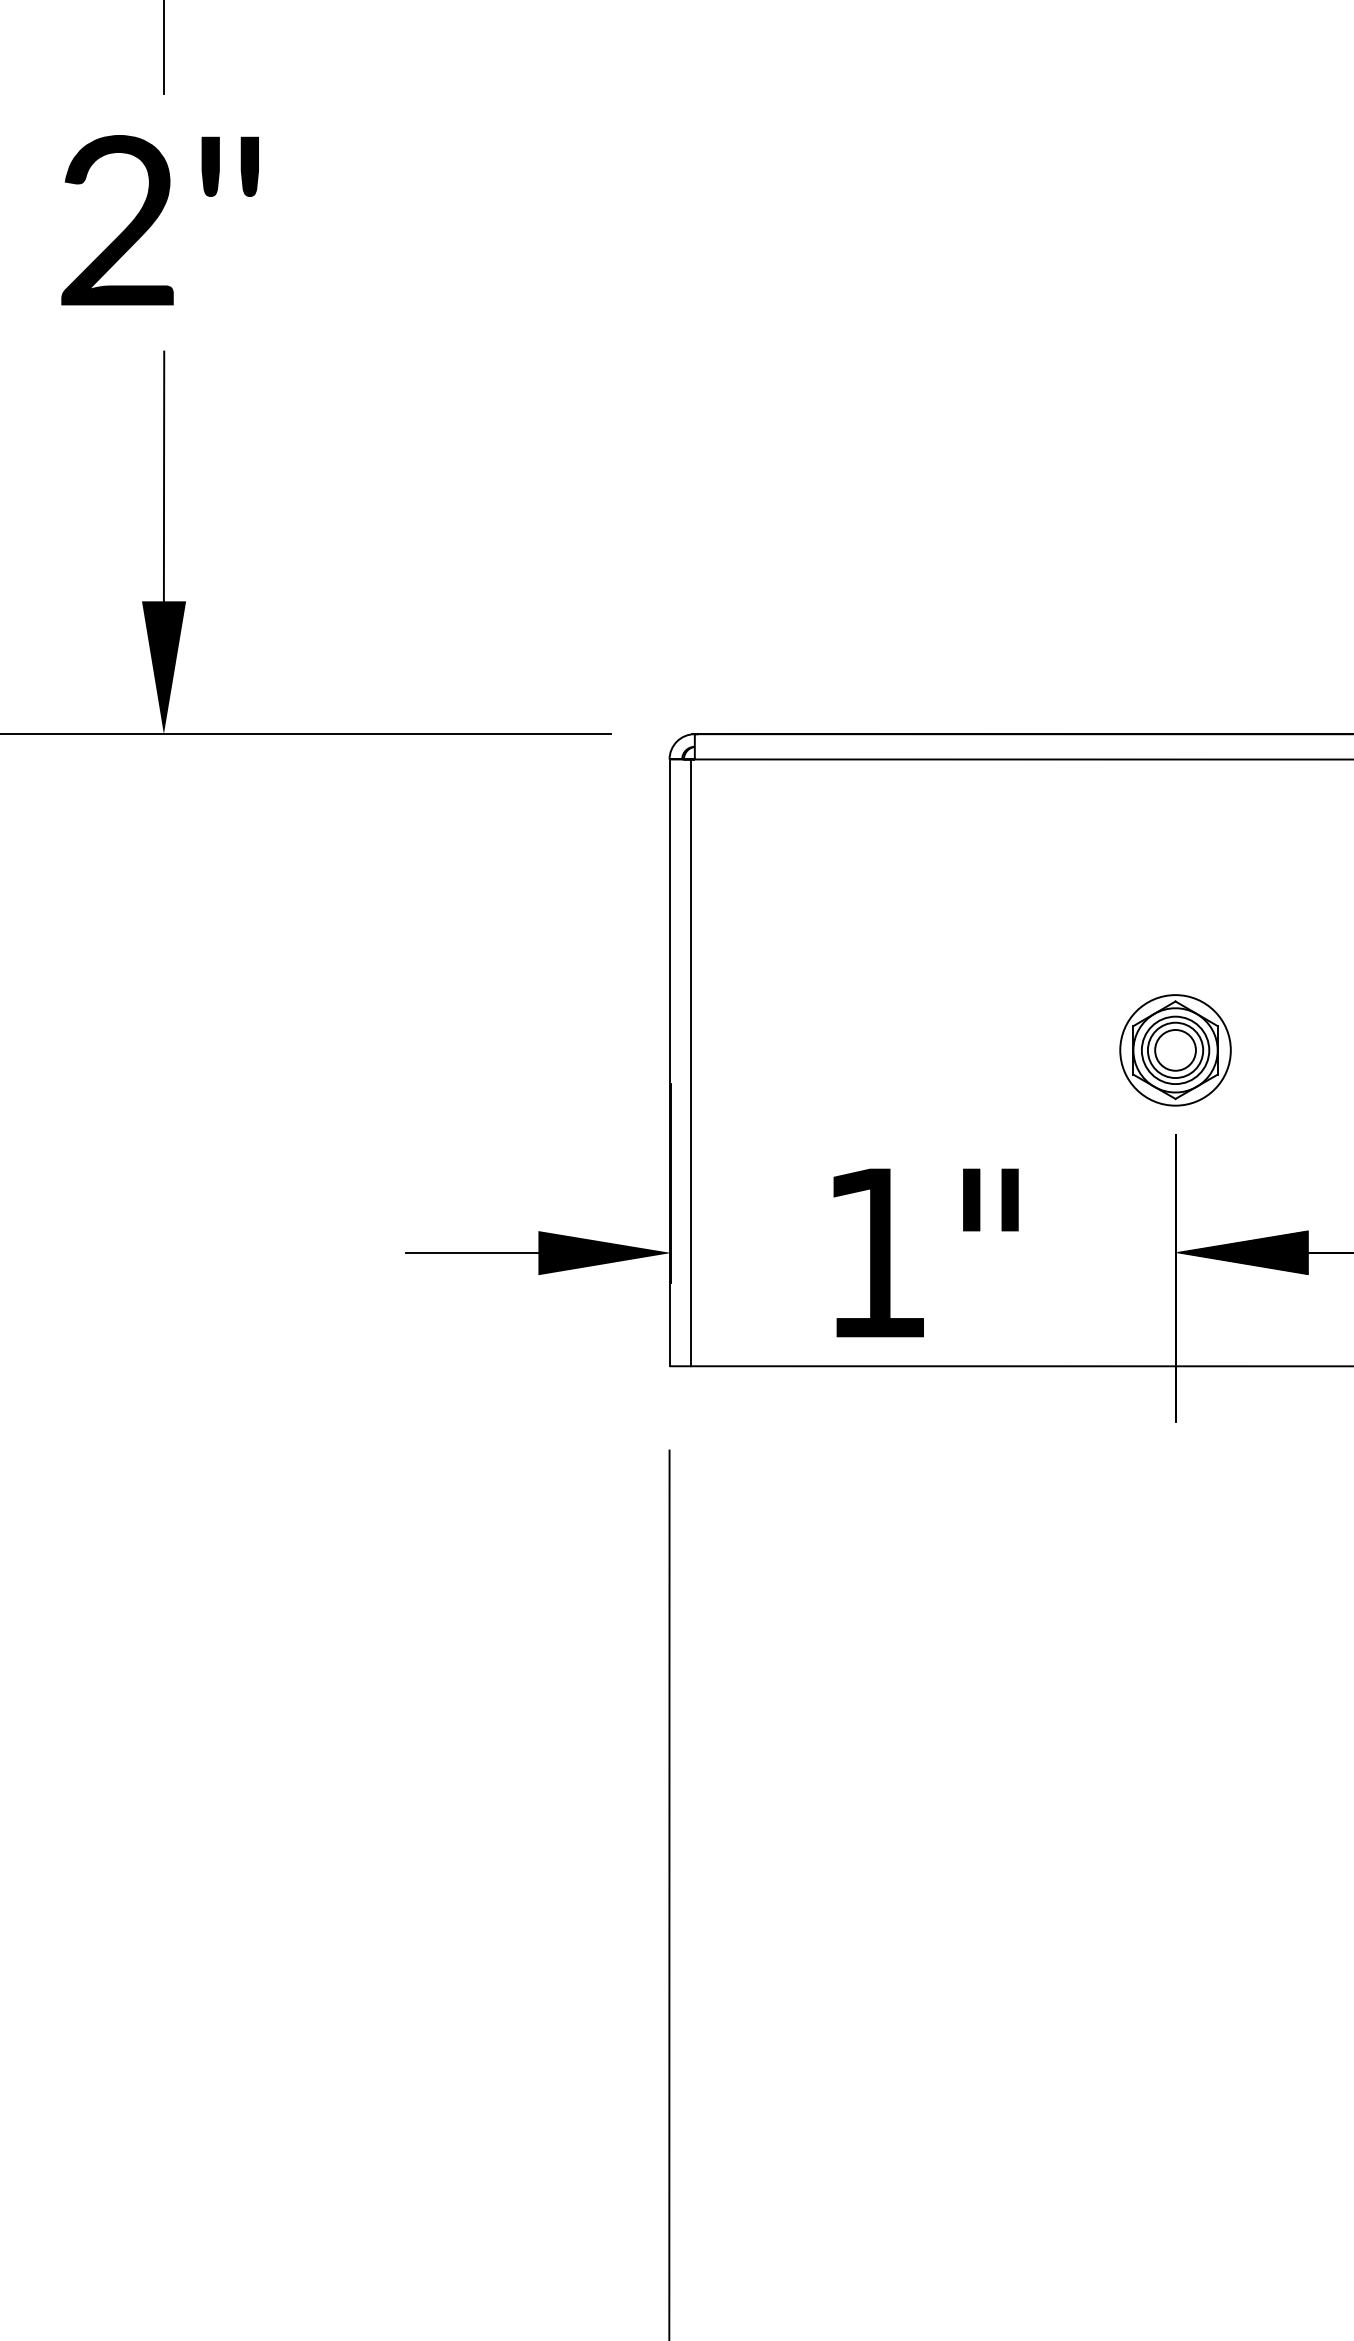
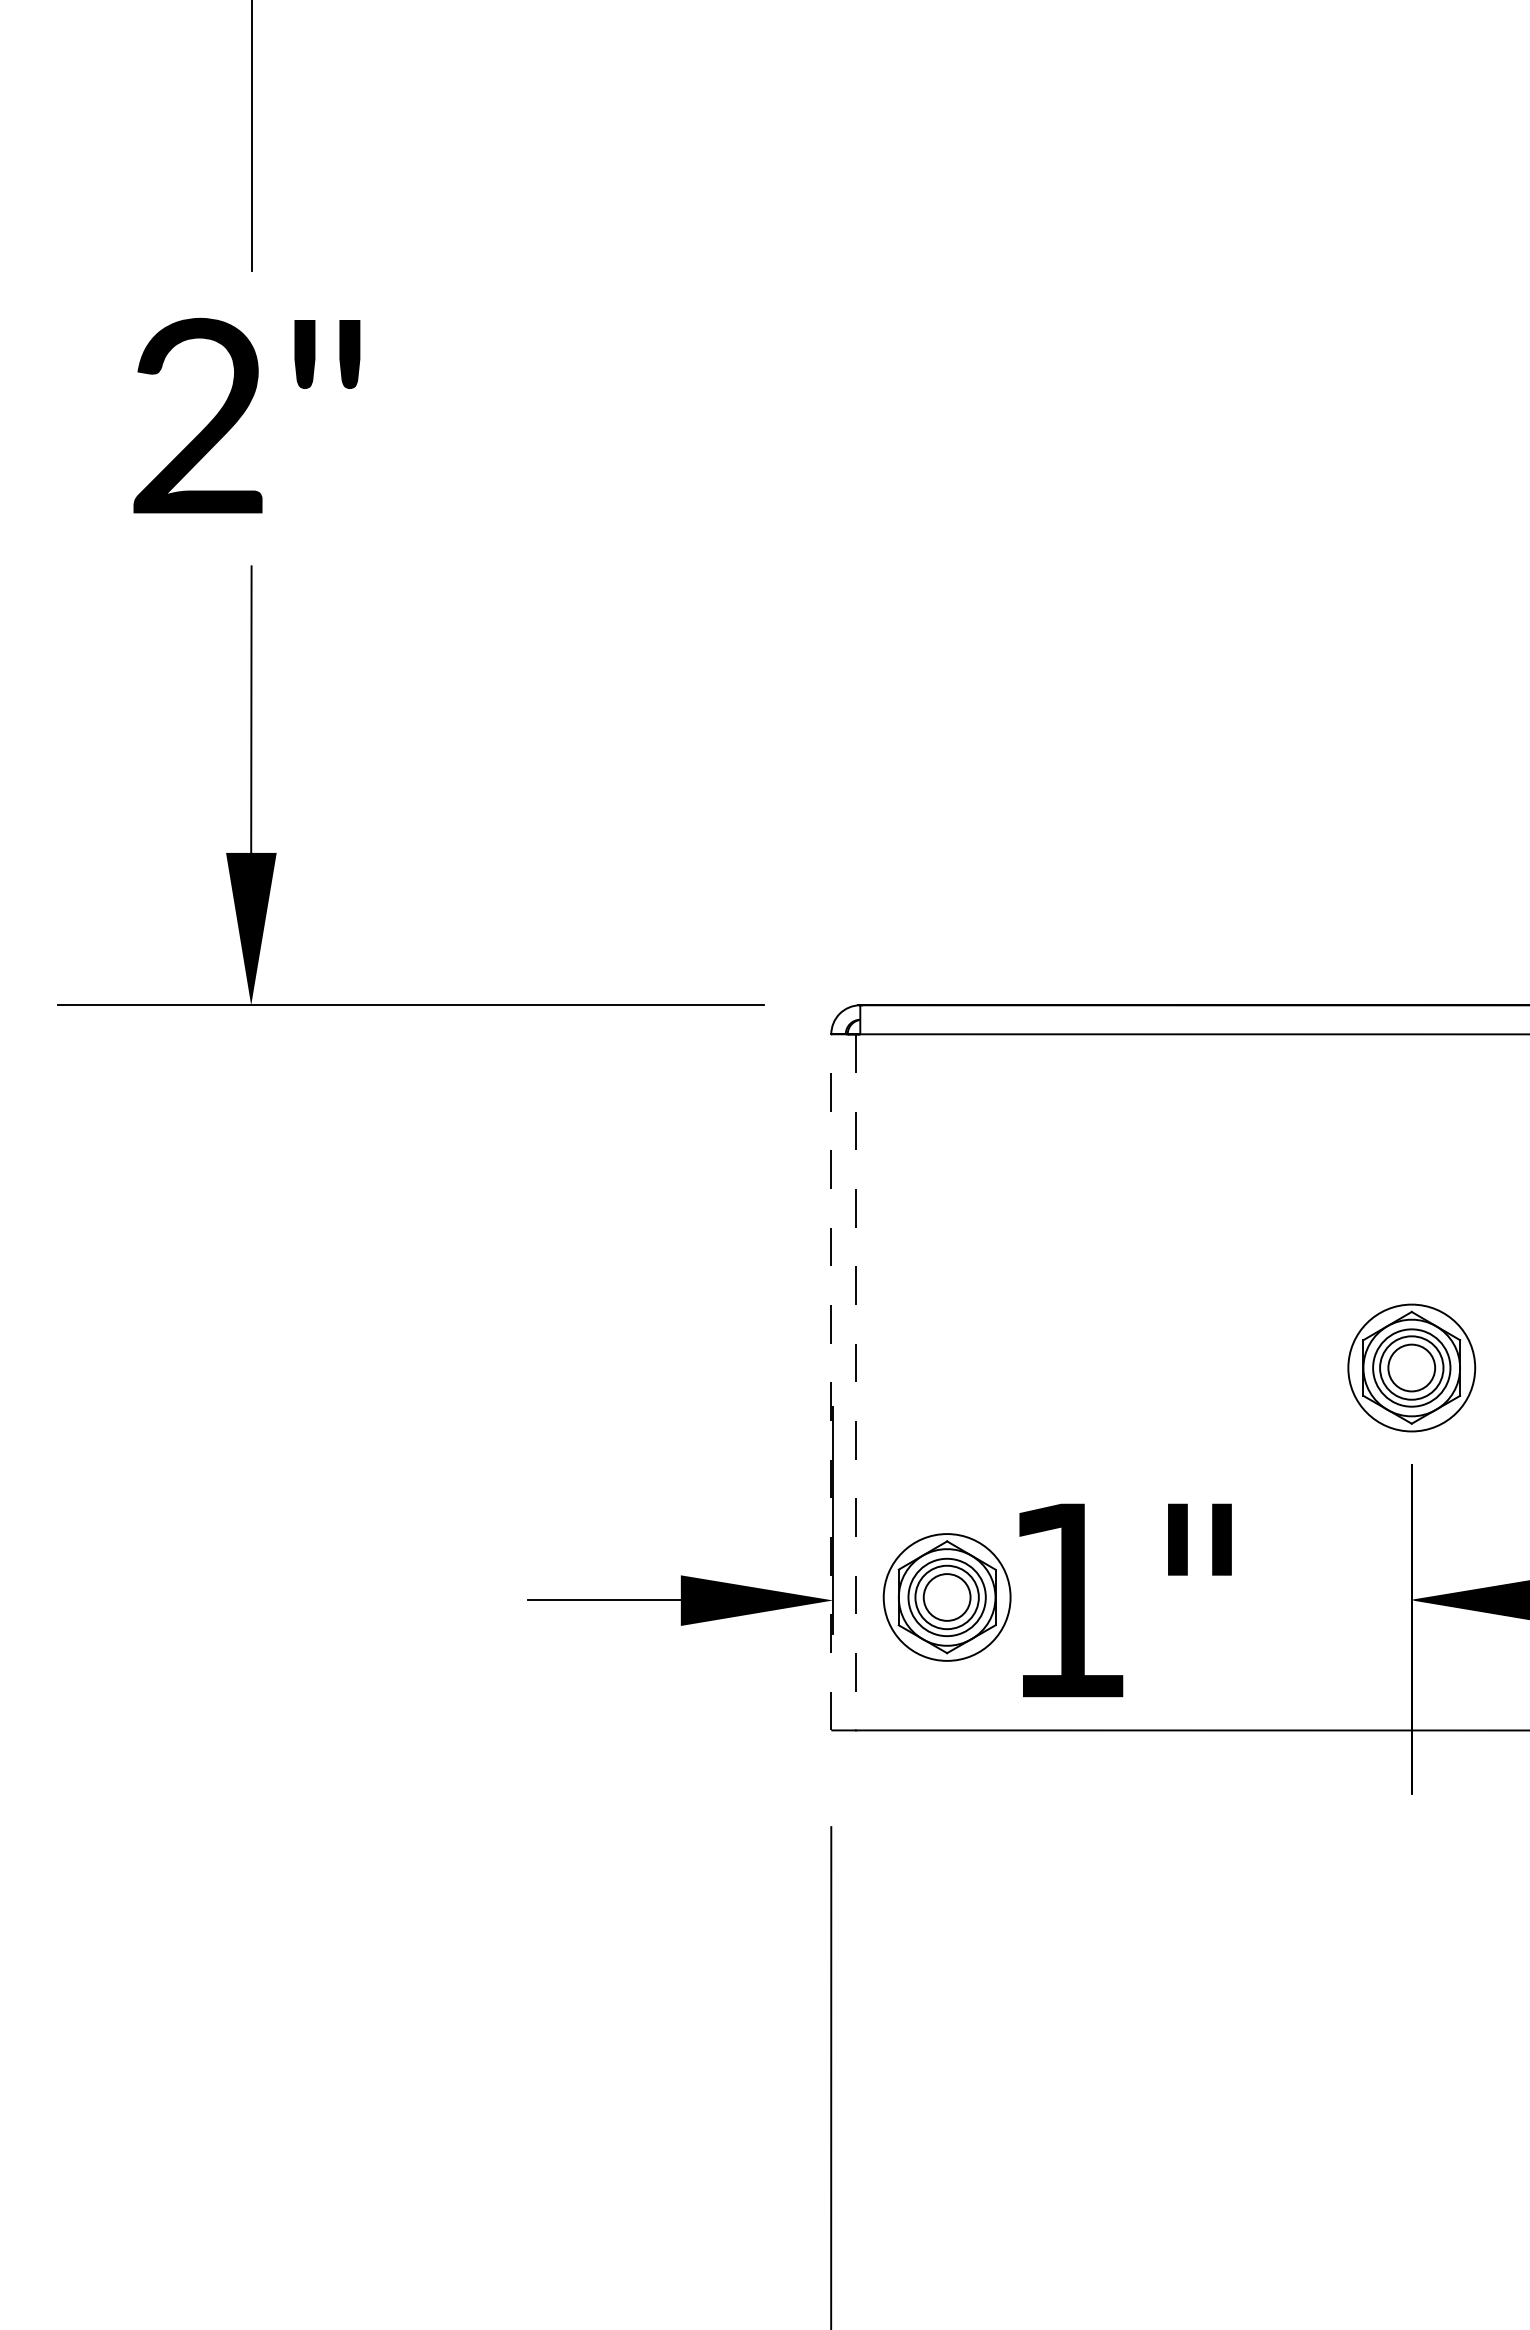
line: (669, 1062) -> (831, 1381), solid -> dashed
line: (691, 1063) -> (856, 1383), solid -> dashed
part: (770, 1250) -> (947, 1597), added

